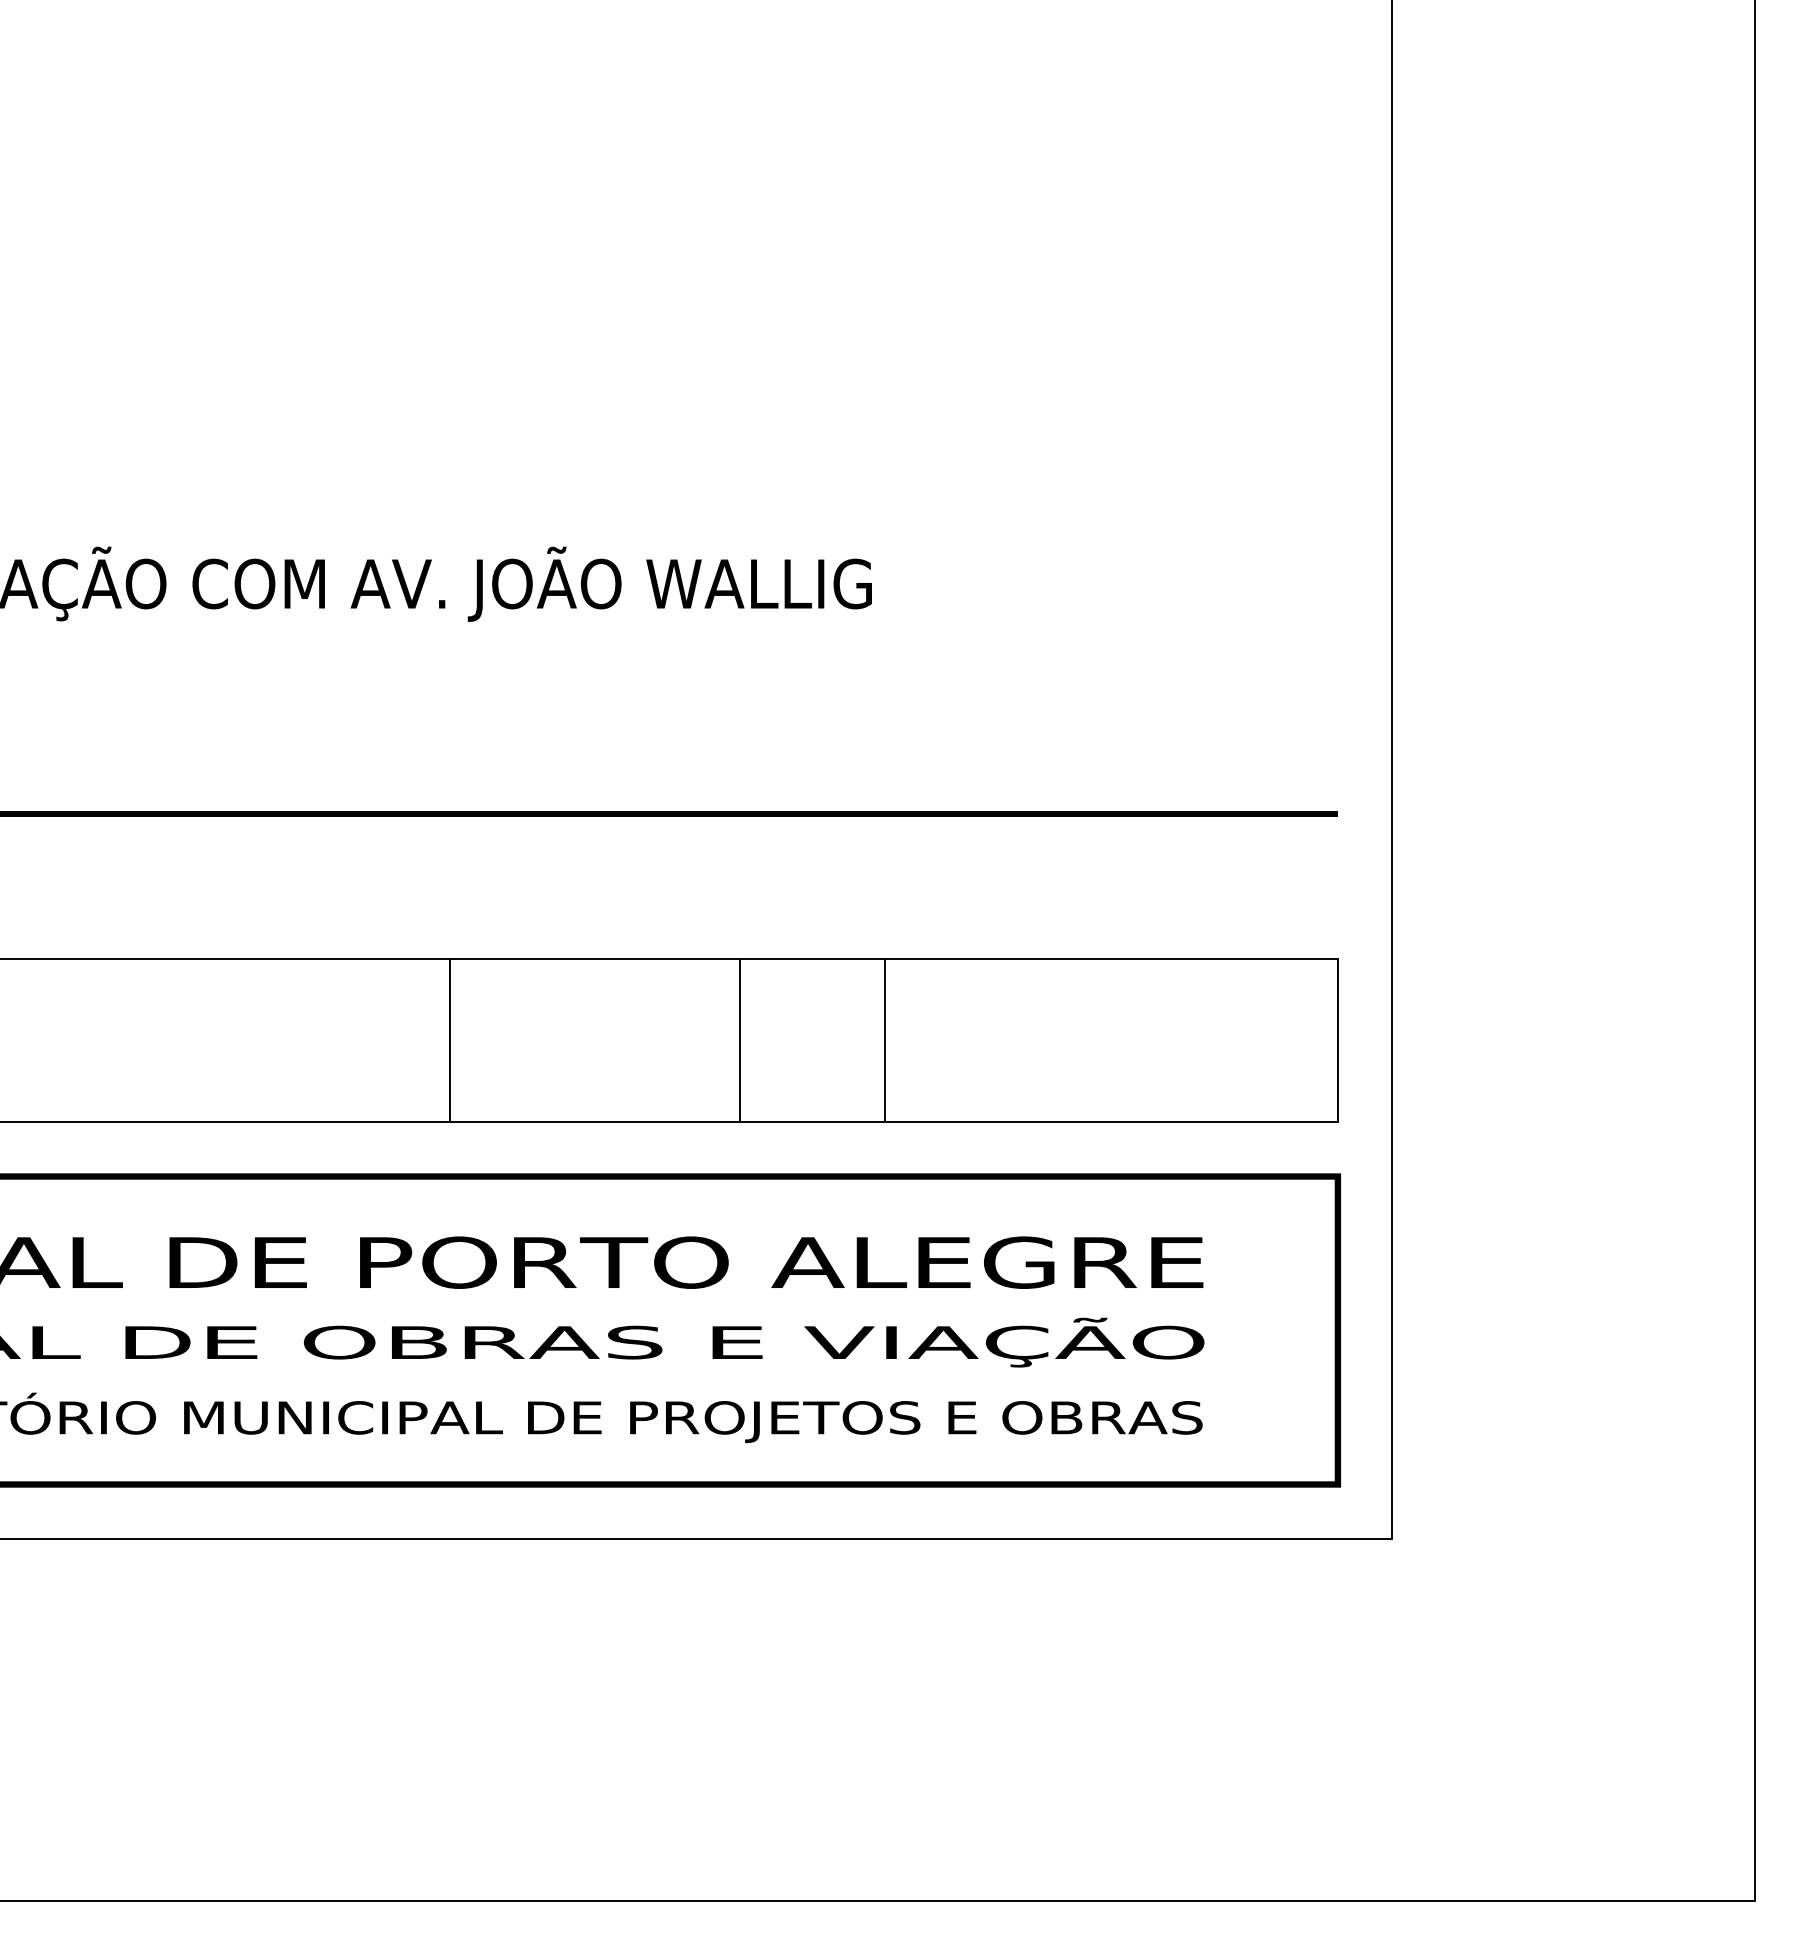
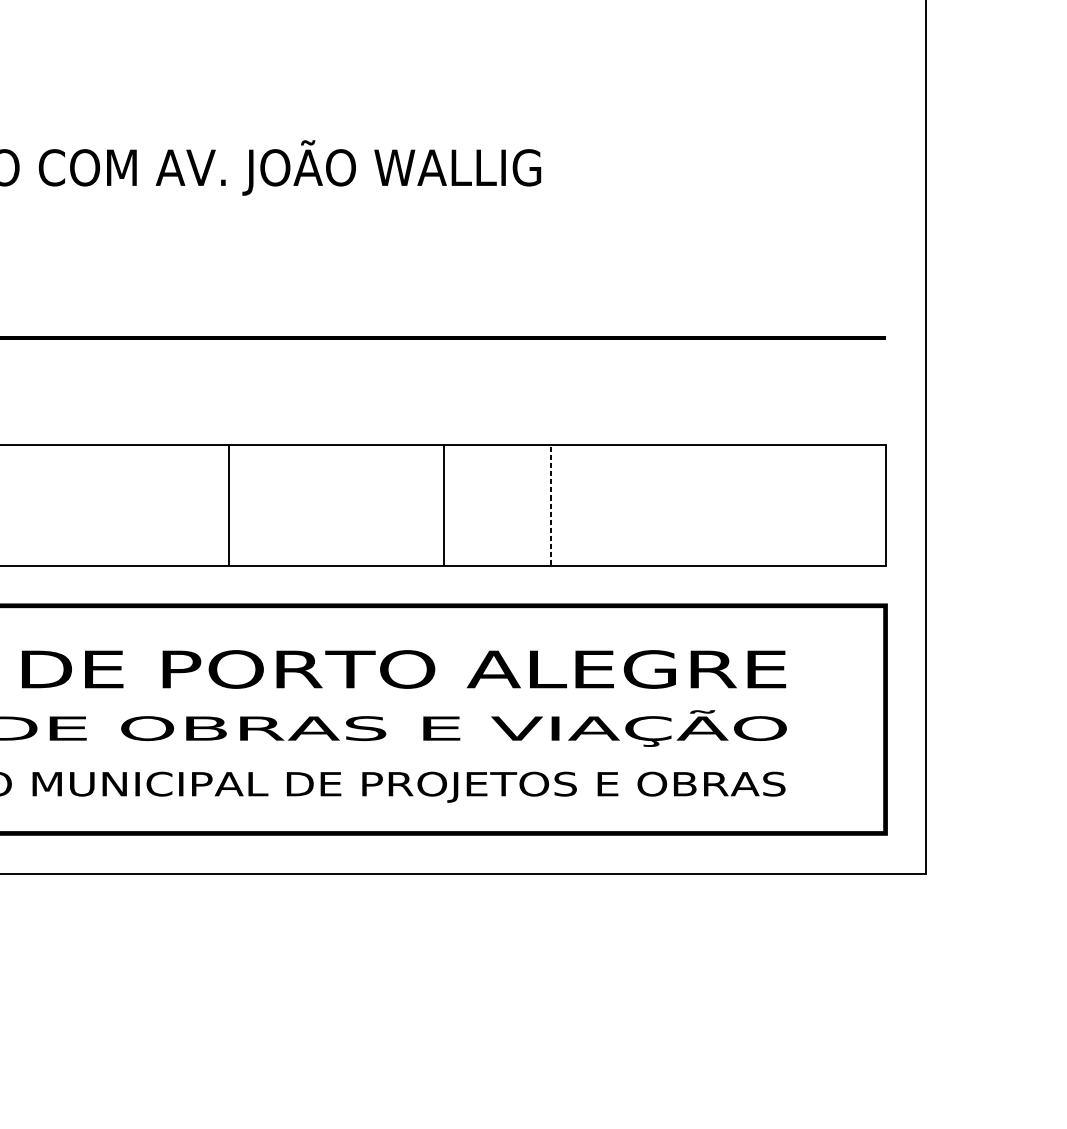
line: (885, 1040) -> (551, 505), solid -> dashed

